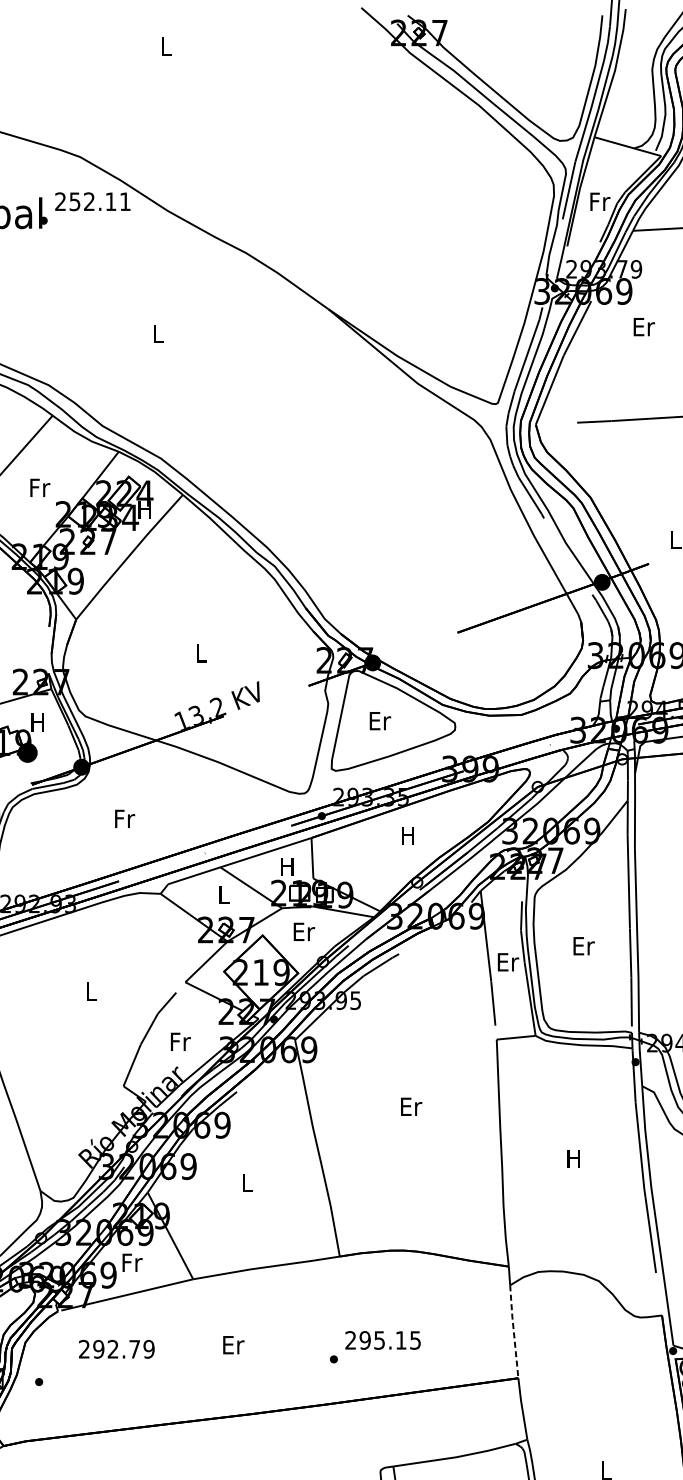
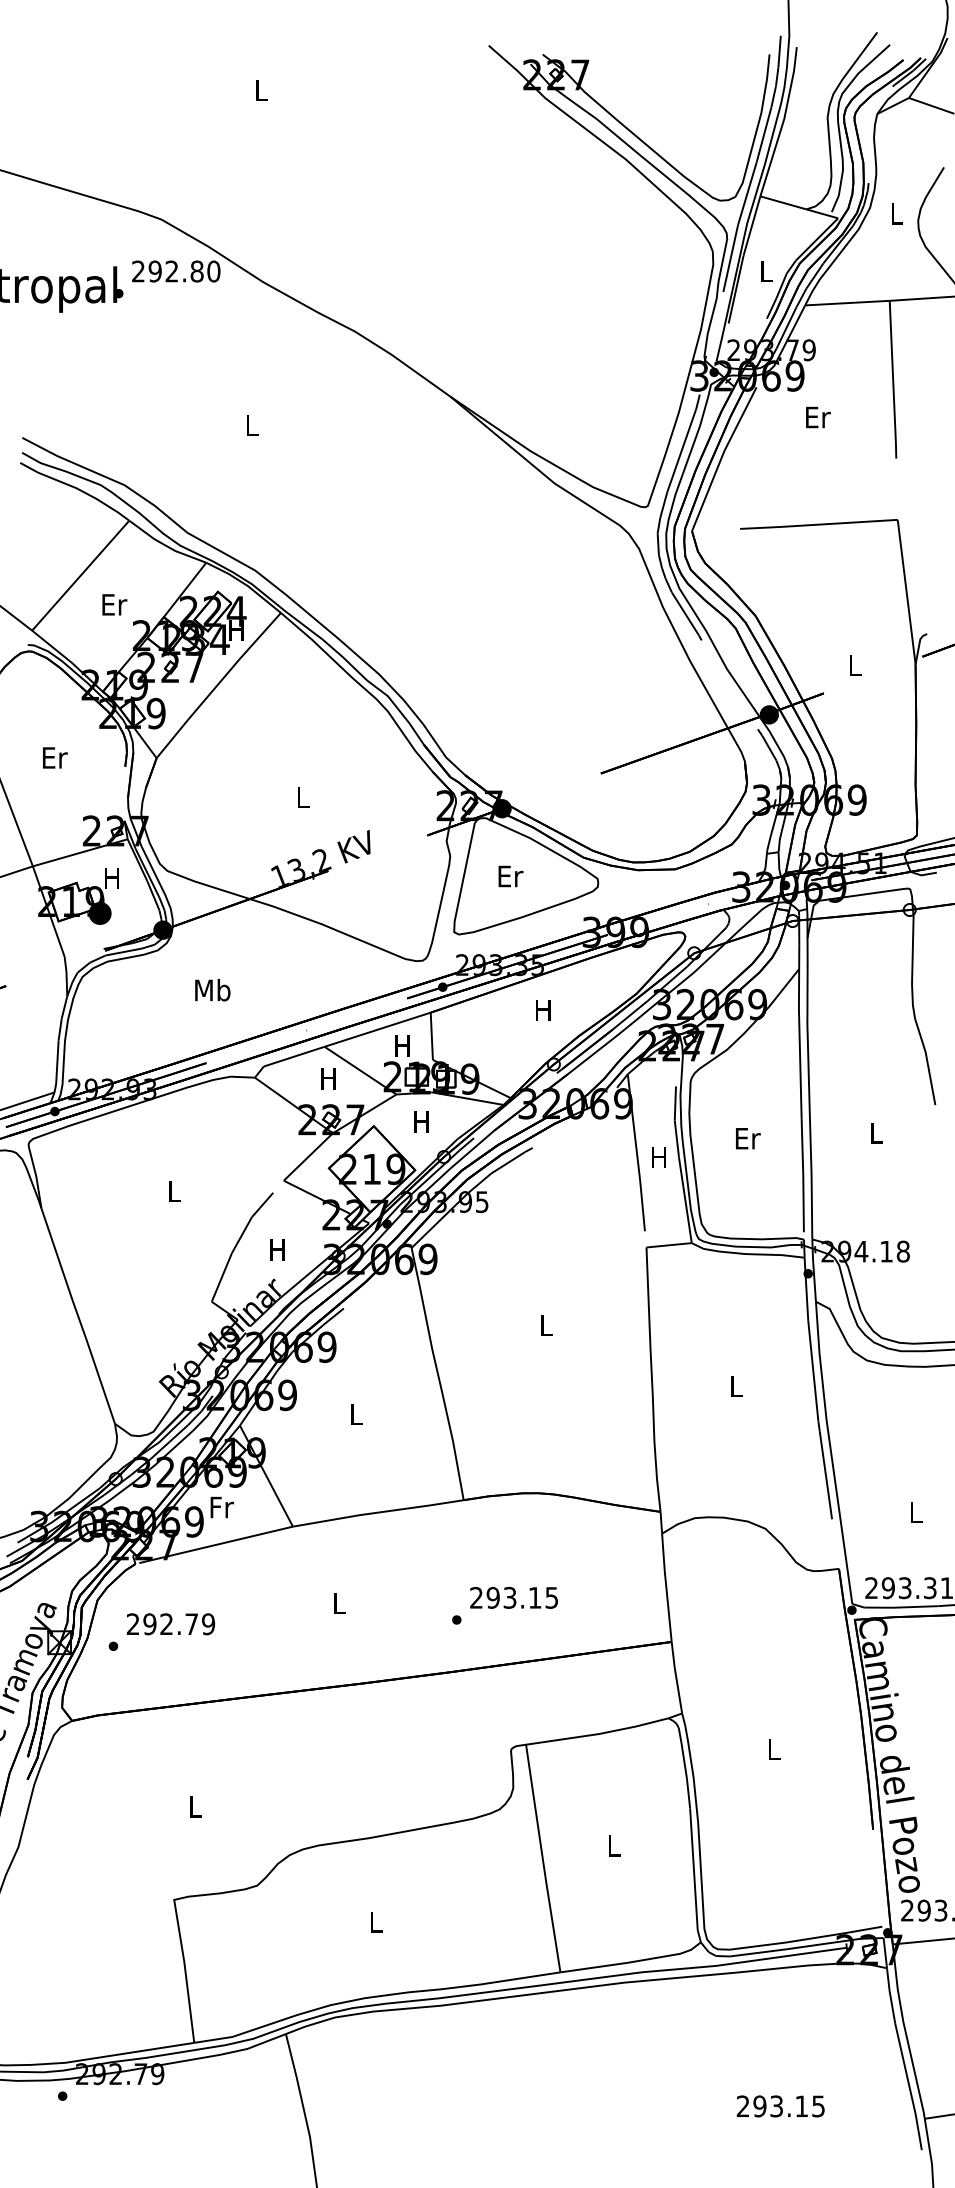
text: (100, 201) -> (184, 271), 252.11 -> 292.80
text: (599, 201) -> (766, 271), Fr -> L
text: (40, 487) -> (114, 604), Fr -> Er
text: (124, 818) -> (212, 989), Fr -> Mb
text: (223, 894) -> (328, 1078), L -> H
text: (304, 931) -> (422, 1121), Er -> H
text: (507, 962) -> (659, 1157), Er -> H
text: (180, 1041) -> (278, 1249), Fr -> H
text: (411, 1106) -> (547, 1325), Er -> L
text: (573, 1158) -> (735, 1386), H -> L
line: (513, 1331) -> (666, 1587), dashed -> solid
text: (380, 1340) -> (510, 1597), 295.15 -> 293.15
text: (233, 1344) -> (339, 1602), Er -> L
text: (116, 1349) -> (170, 1624), moved

